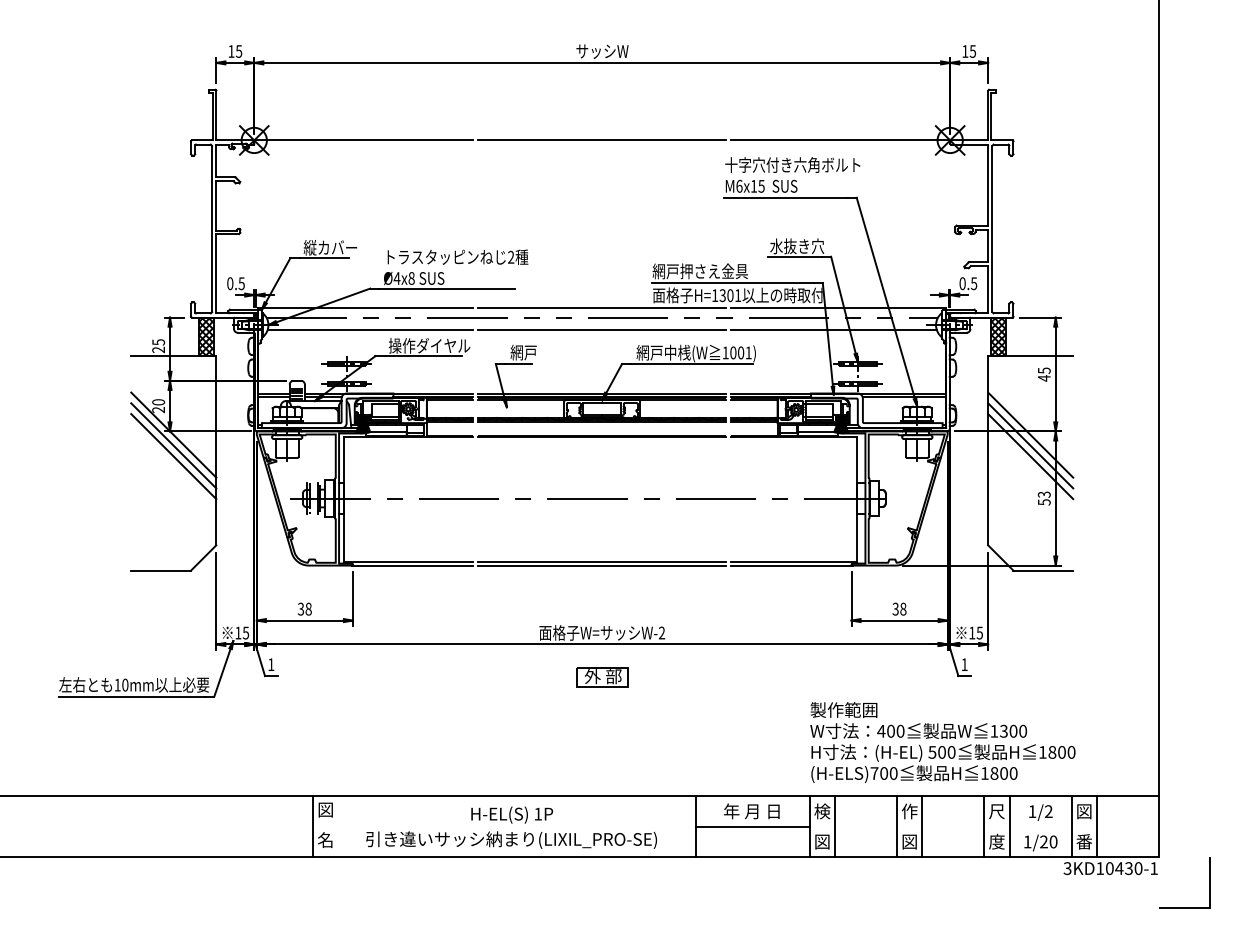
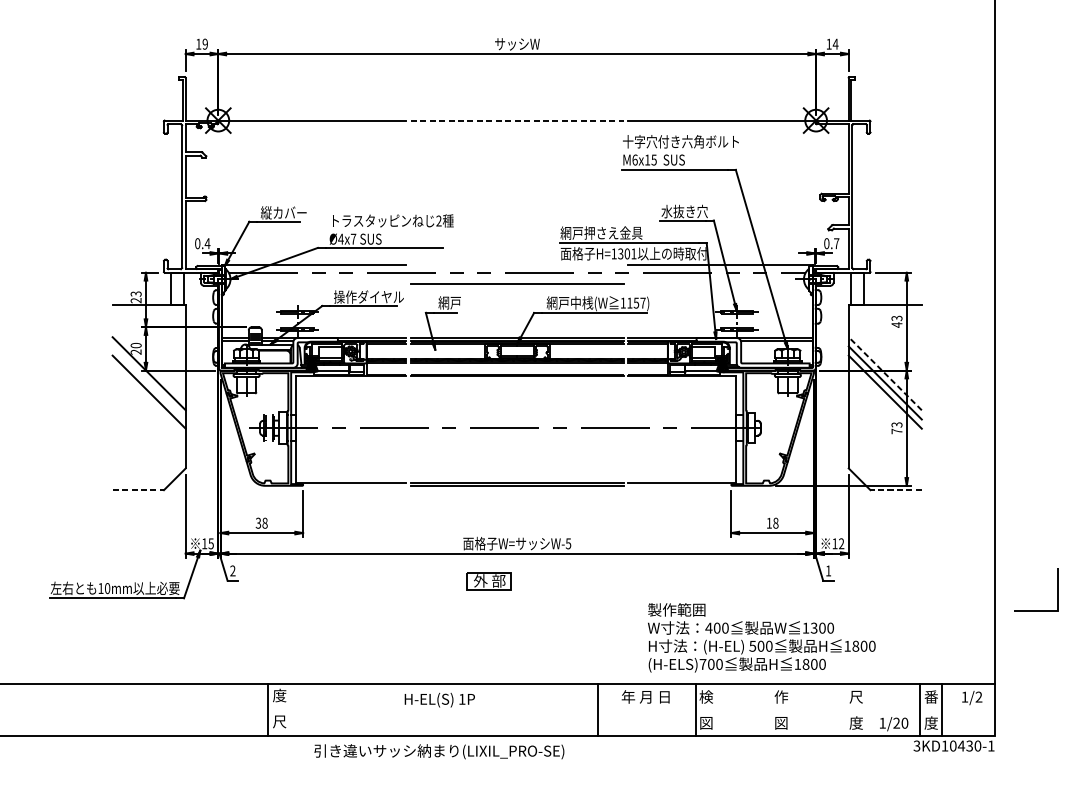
text: (238, 51) -> (204, 44), 15 -> 19
text: (972, 51) -> (835, 44), 15 -> 14
line: (602, 140) -> (517, 120), solid -> dashed
text: (411, 278) -> (353, 239), Ø4x8 -> Ø4x7
text: (241, 283) -> (207, 243), 0.5 -> 0.4
text: (973, 283) -> (836, 243), 0.5 -> 0.7
line: (602, 308) -> (517, 264), removed
line: (370, 330) -> (318, 283), removed
line: (833, 330) -> (715, 283), removed
hatch: (205, 336) -> (176, 289), removed
hatch: (997, 336) -> (856, 289), removed
text: (158, 342) -> (136, 294), 25 -> 23
text: (740, 352) -> (636, 302), 1001) -> 1157)
text: (1043, 370) -> (896, 318), 45 -> 43
line: (1030, 434) -> (885, 373), solid -> dashed
line: (173, 445) -> (148, 382), removed
text: (1044, 502) -> (897, 431), 53 -> 73
line: (412, 565) -> (354, 485), removed
line: (791, 565) -> (679, 485), removed
line: (161, 570) -> (138, 490), solid -> dashed
line: (1043, 570) -> (896, 490), solid -> dashed
text: (895, 608) -> (769, 522), 38 -> 18
text: (661, 632) -> (568, 543), W-2 -> W-5
text: (979, 632) -> (841, 543), 15 -> 12
text: (271, 664) -> (233, 570), 1 -> 2
part: (602, 677) -> (489, 581), moved
text: (942, 742) -> (761, 637), moved
text: (325, 809) -> (279, 695), 図 -> 度
text: (1084, 811) -> (931, 697), 図 -> 番
text: (1040, 812) -> (971, 697), moved
line: (752, 826) -> (646, 709), removed
line: (835, 826) -> (717, 709), removed
line: (897, 826) -> (770, 709), removed
line: (922, 826) -> (792, 709), removed
line: (984, 826) -> (845, 709), removed
line: (1009, 826) -> (867, 709), removed
text: (325, 839) -> (279, 721), 名 -> 尺
text: (511, 839) -> (439, 751), moved
text: (1083, 841) -> (930, 722), 番 -> 度
line: (1209, 882) -> (1057, 589), moved

